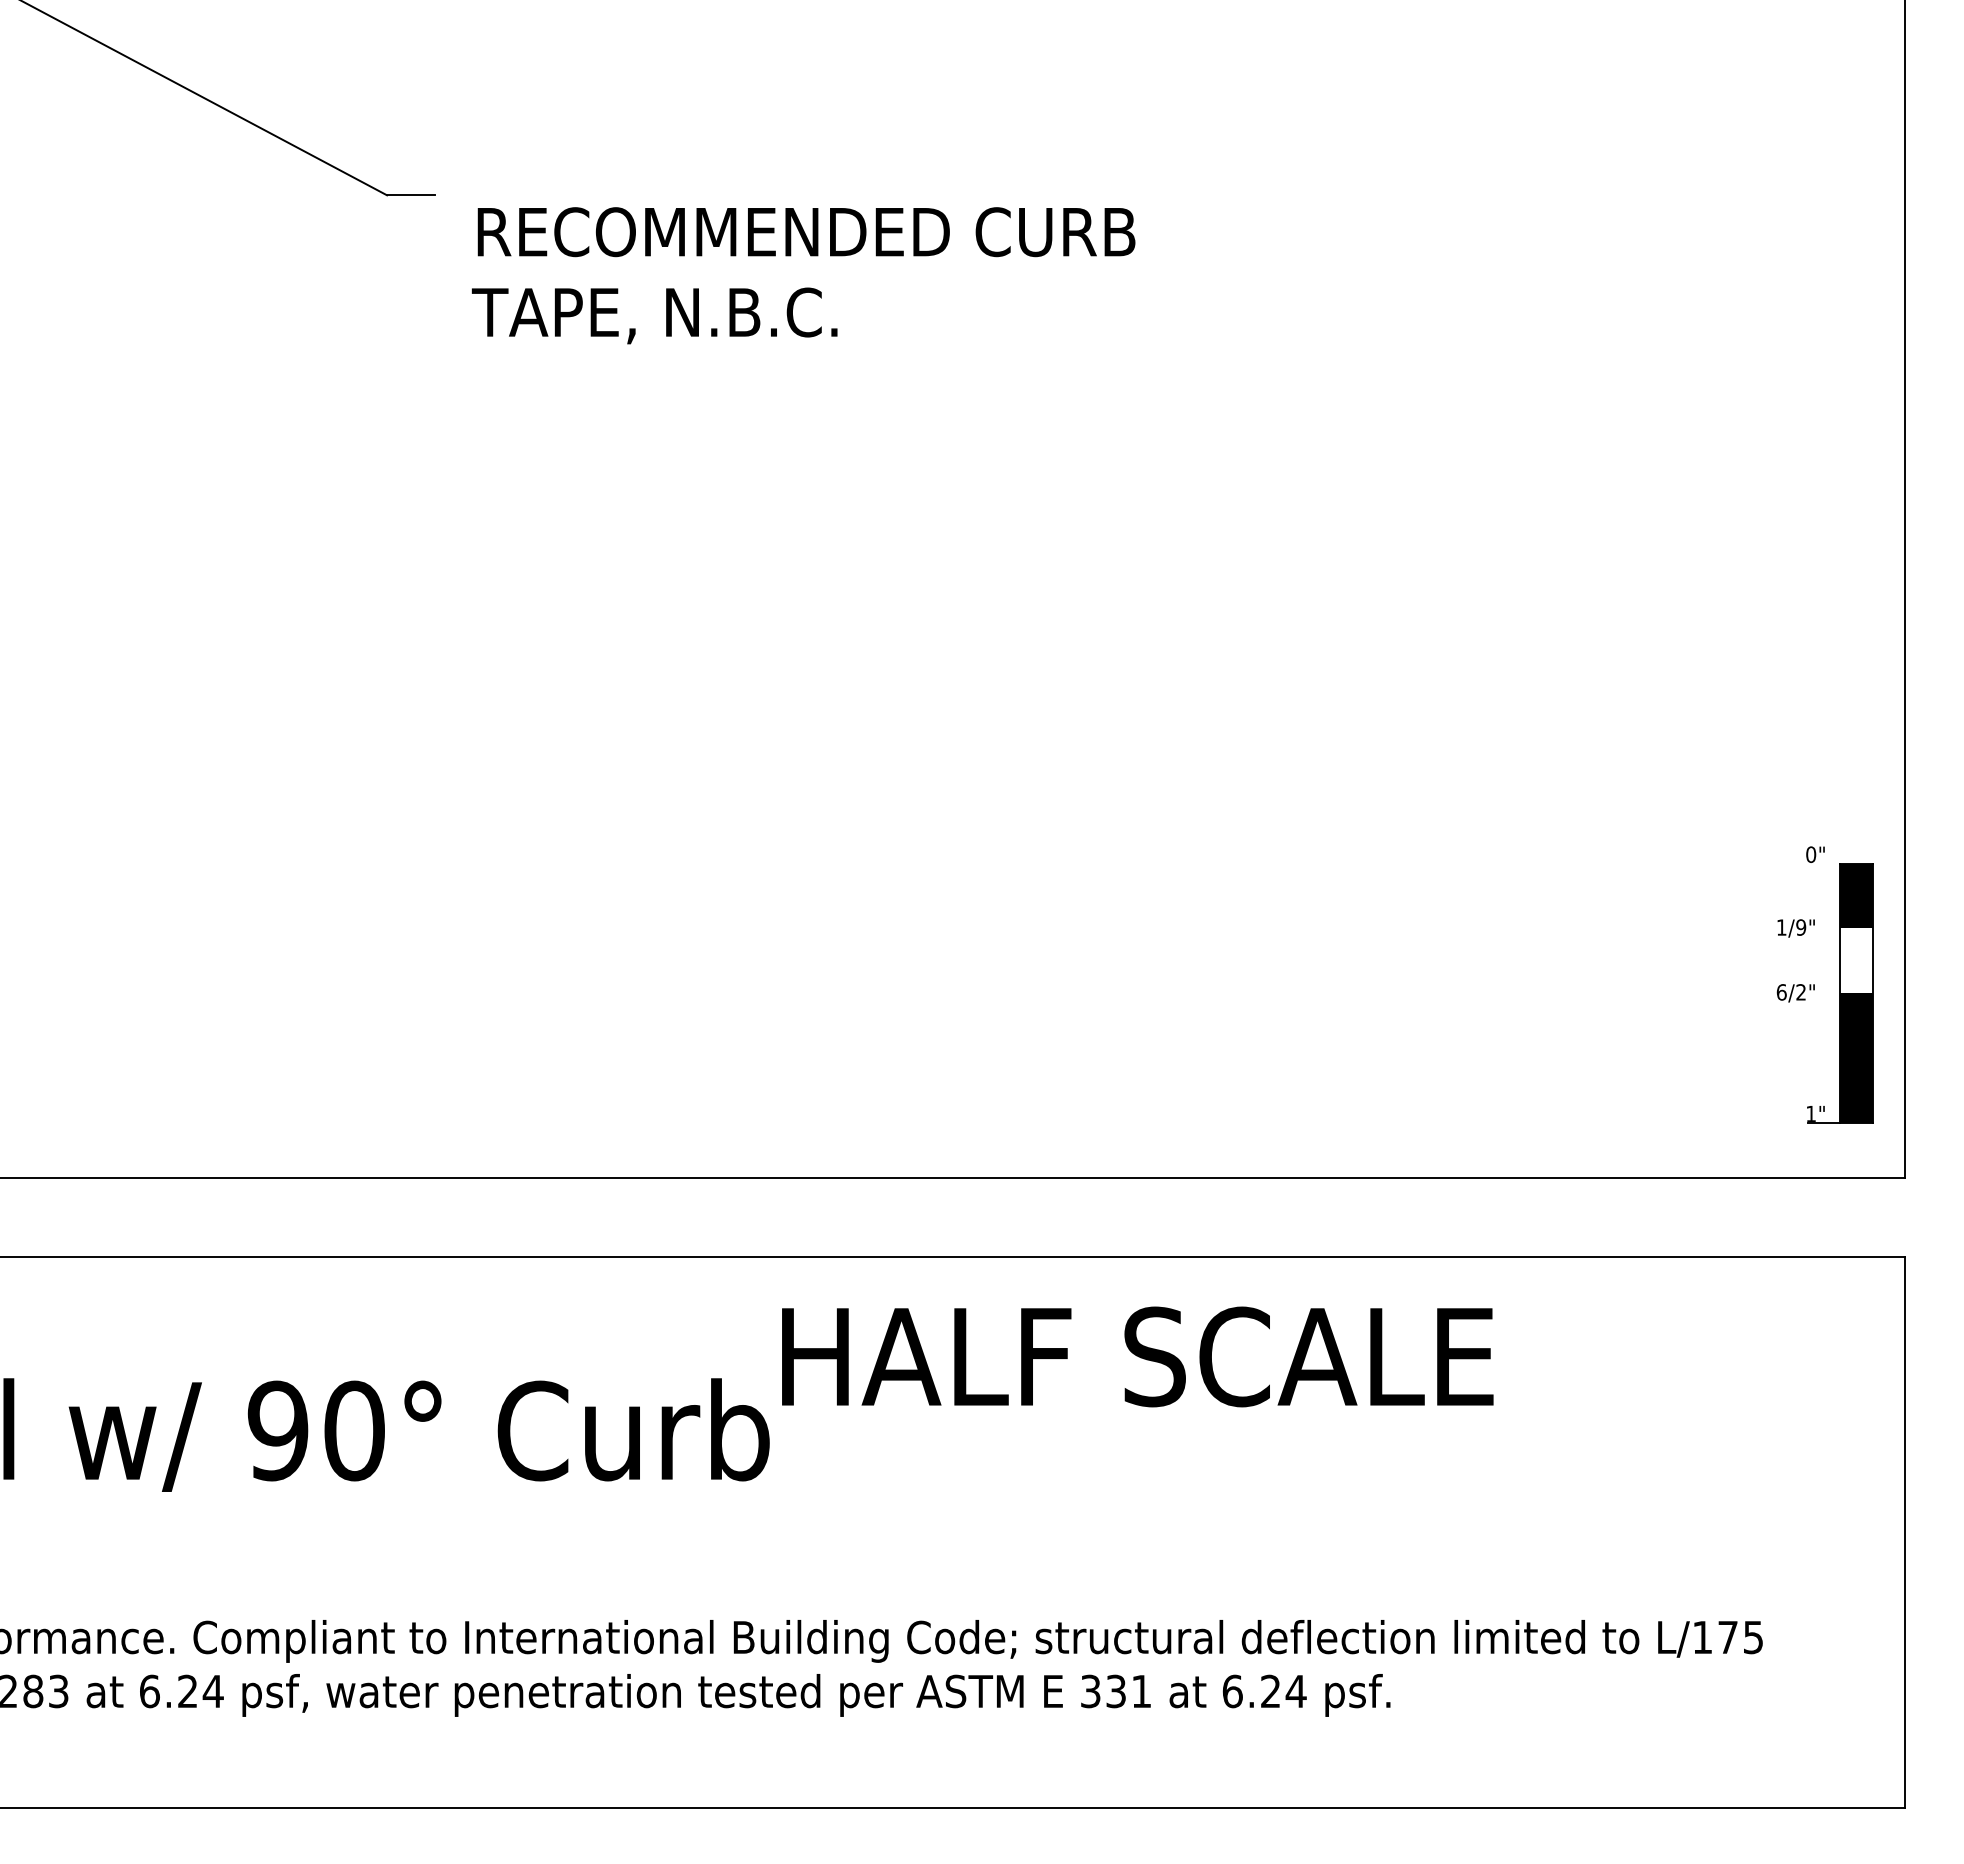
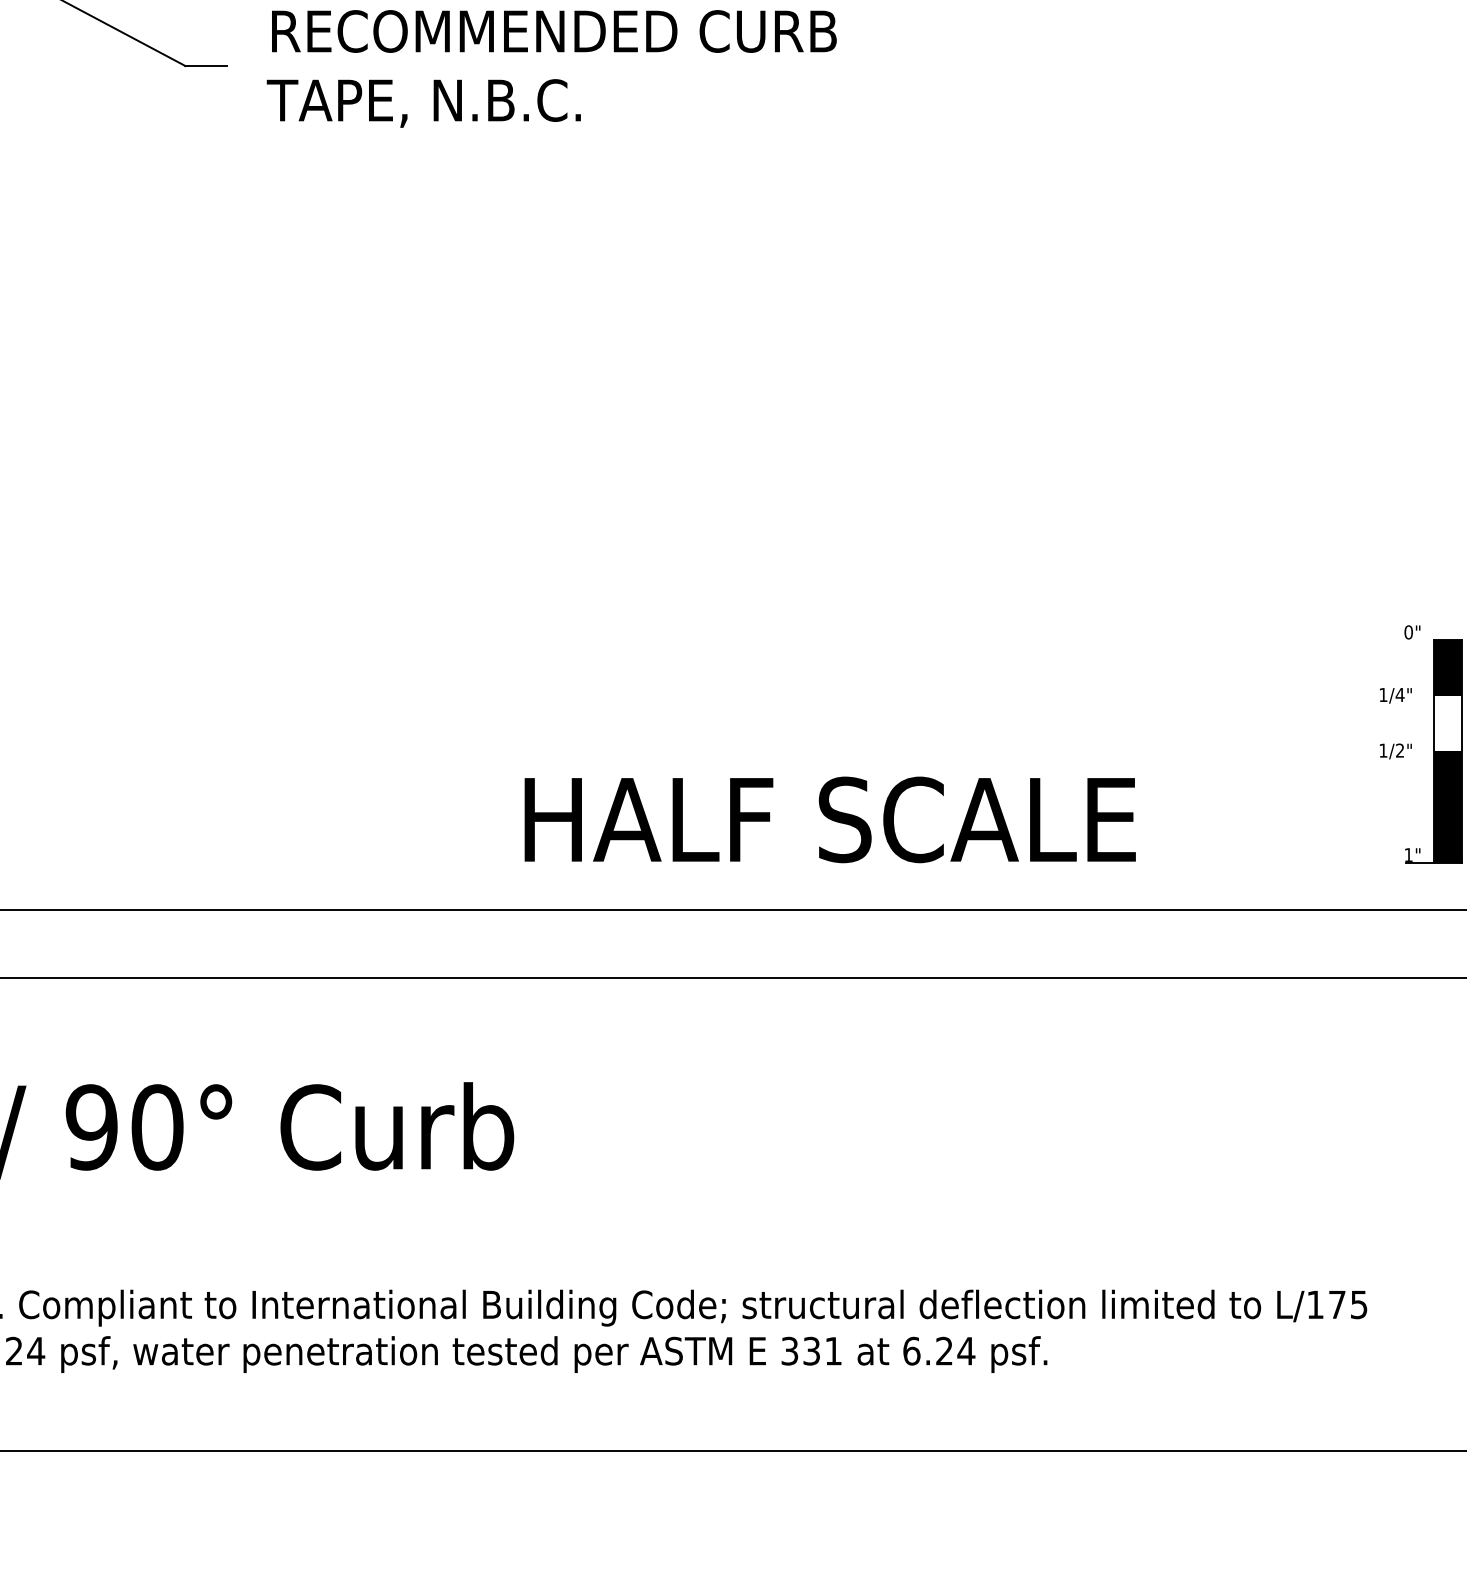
text: (803, 275) -> (551, 68), moved
text: (1800, 927) -> (1399, 694), 1/9" -> 1/4"
text: (1781, 992) -> (1383, 750), 6/2" -> 1/2"
text: (1137, 1356) -> (830, 819), moved

